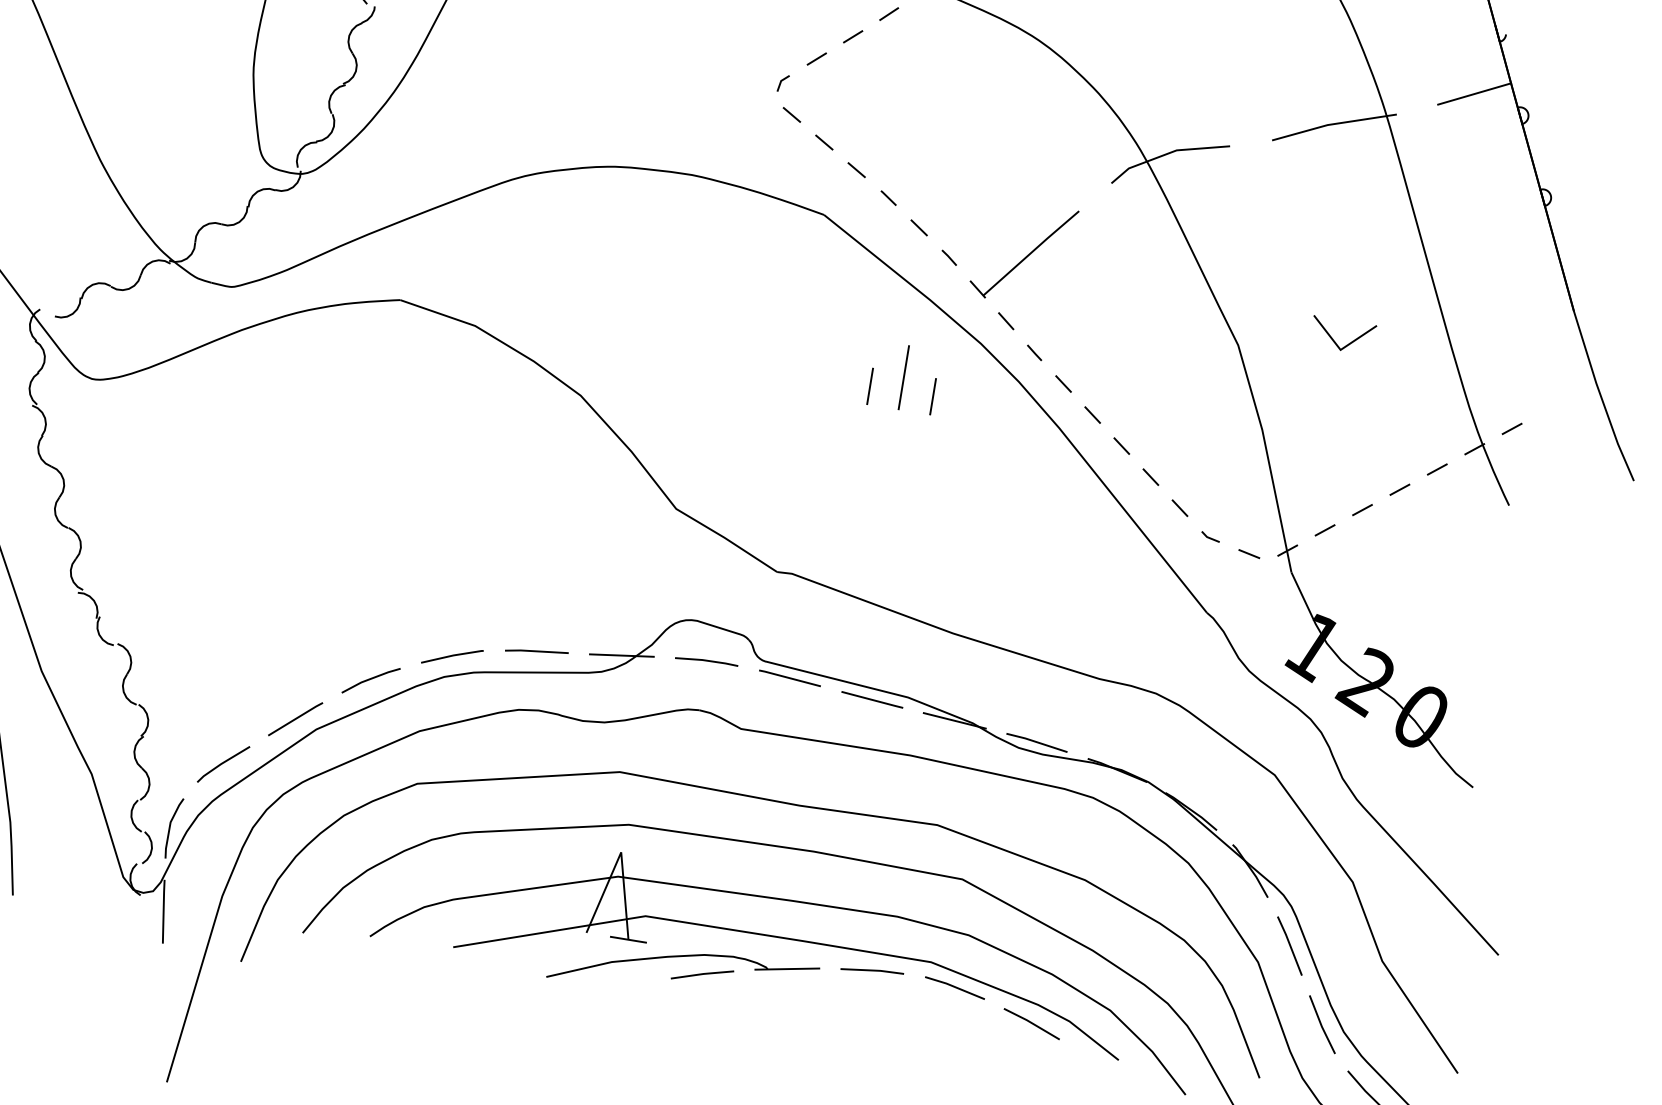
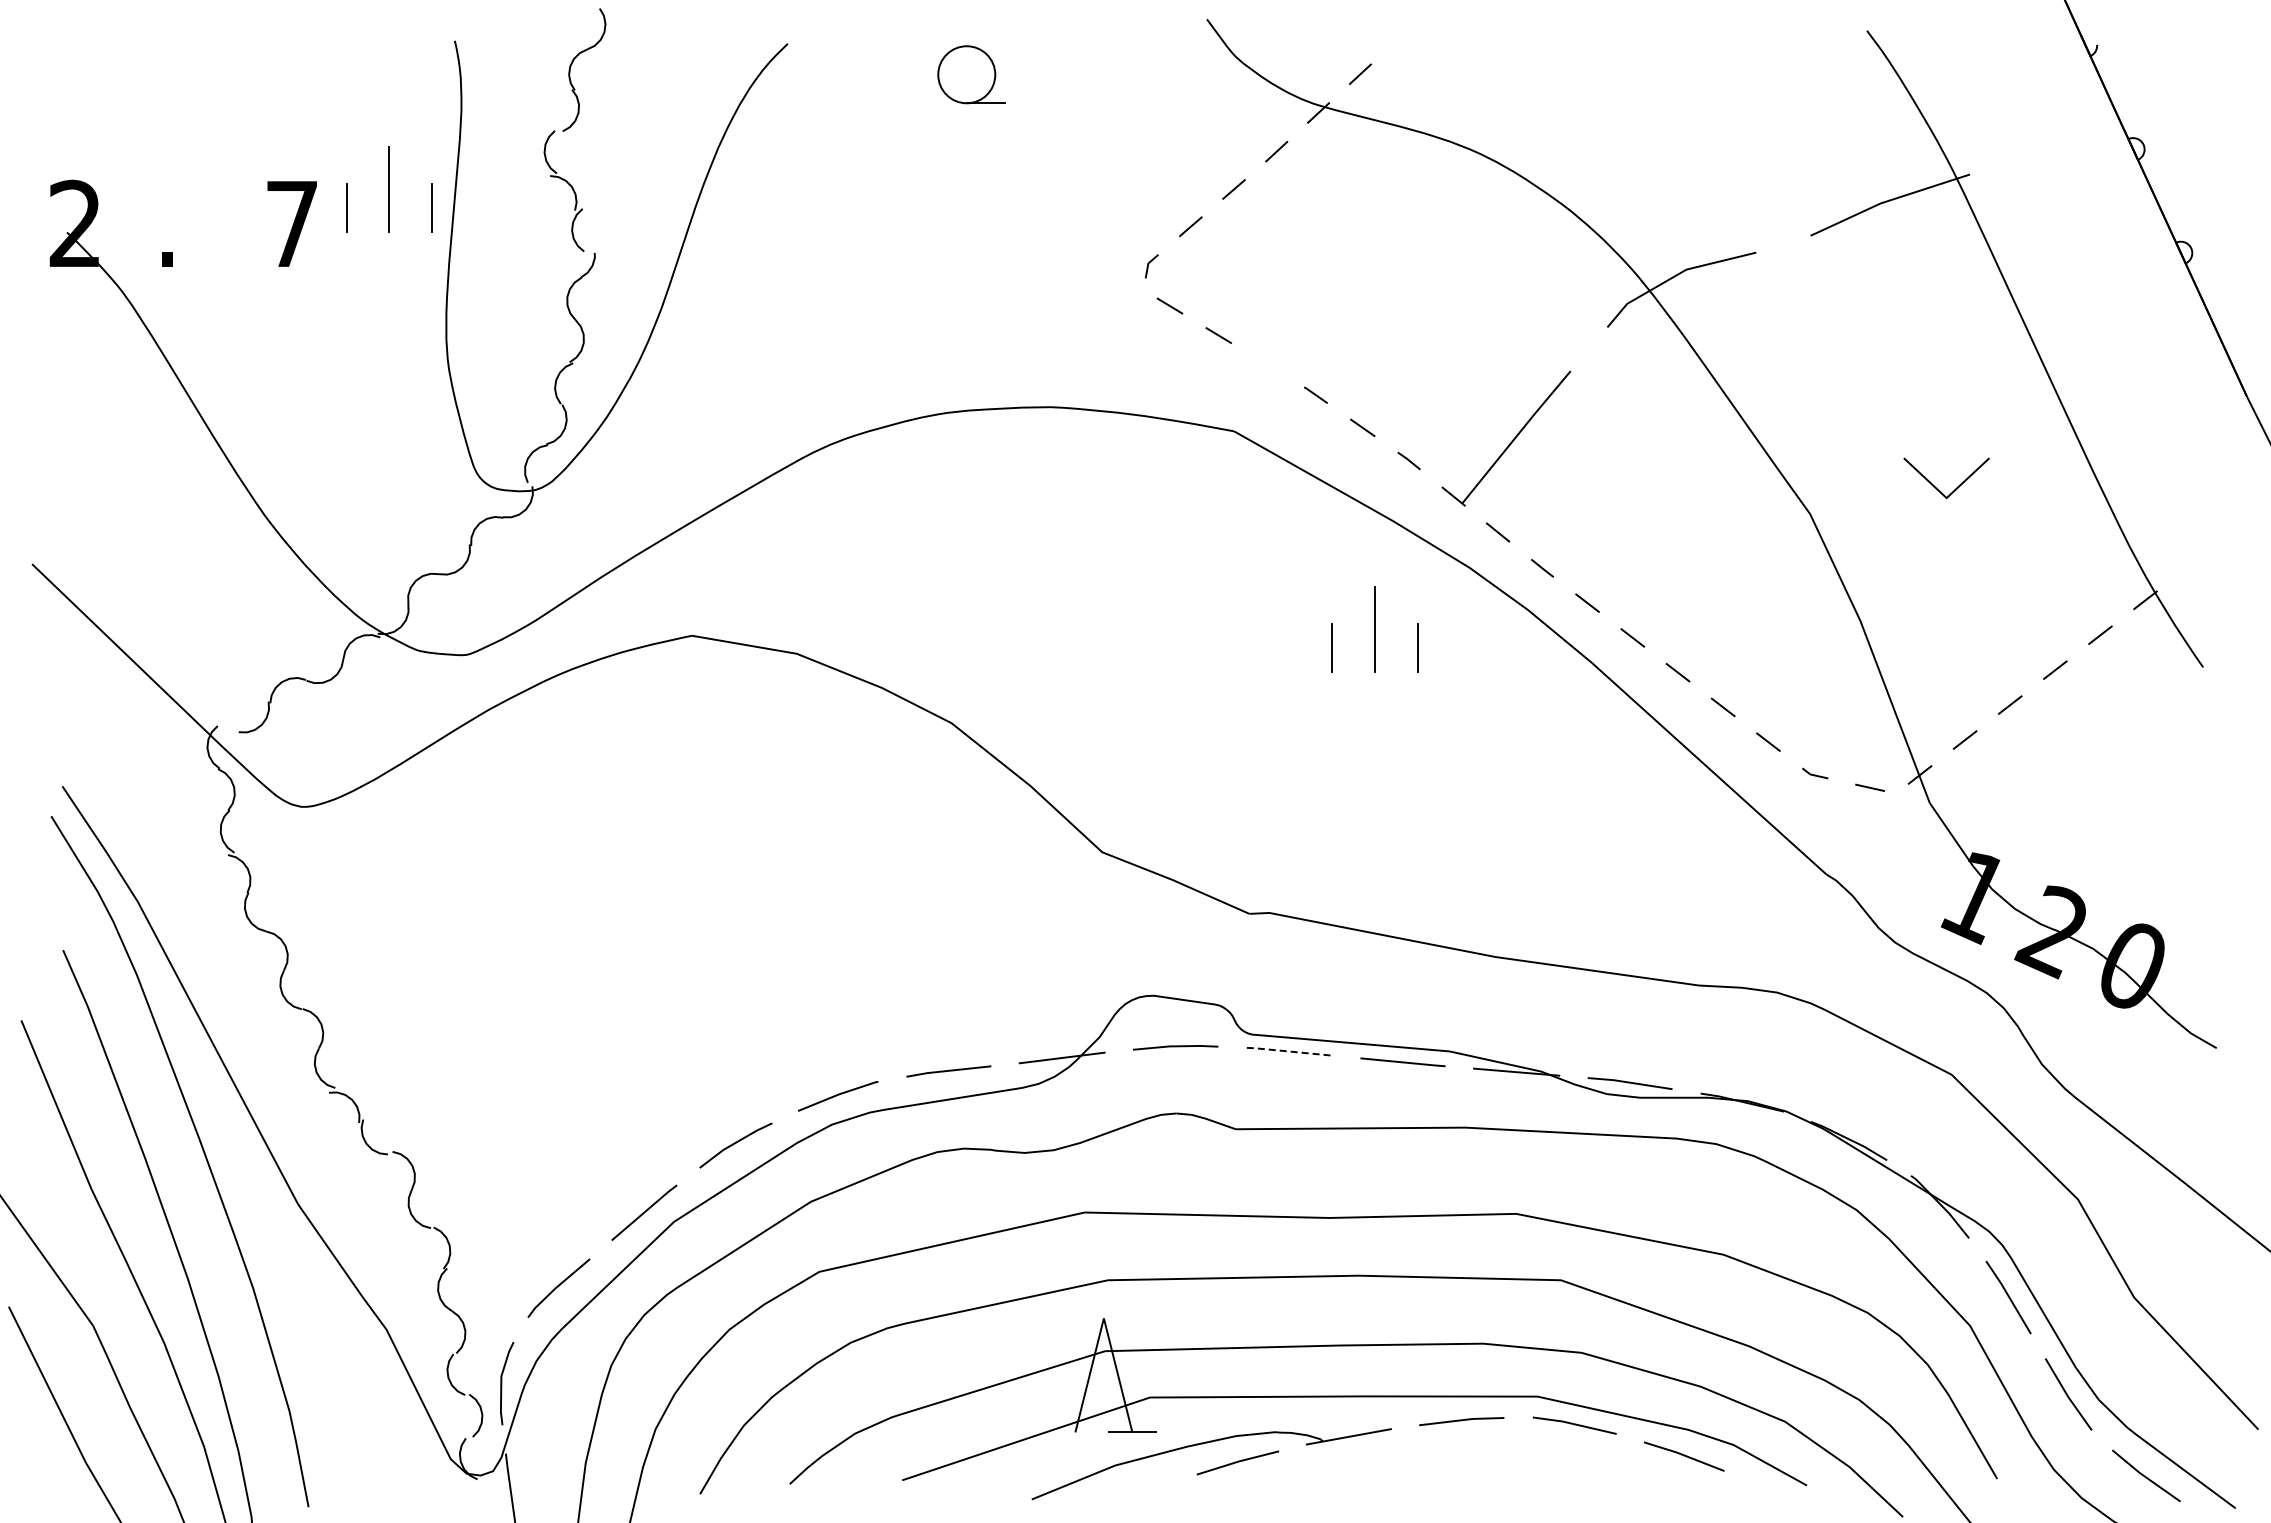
line: (1474, 94) -> (2068, 130), removed
line: (856, 169) -> (1267, 364), removed
line: (1512, 429) -> (2190, 565), removed
line: (789, 678) -> (1288, 1051), solid -> dashed

